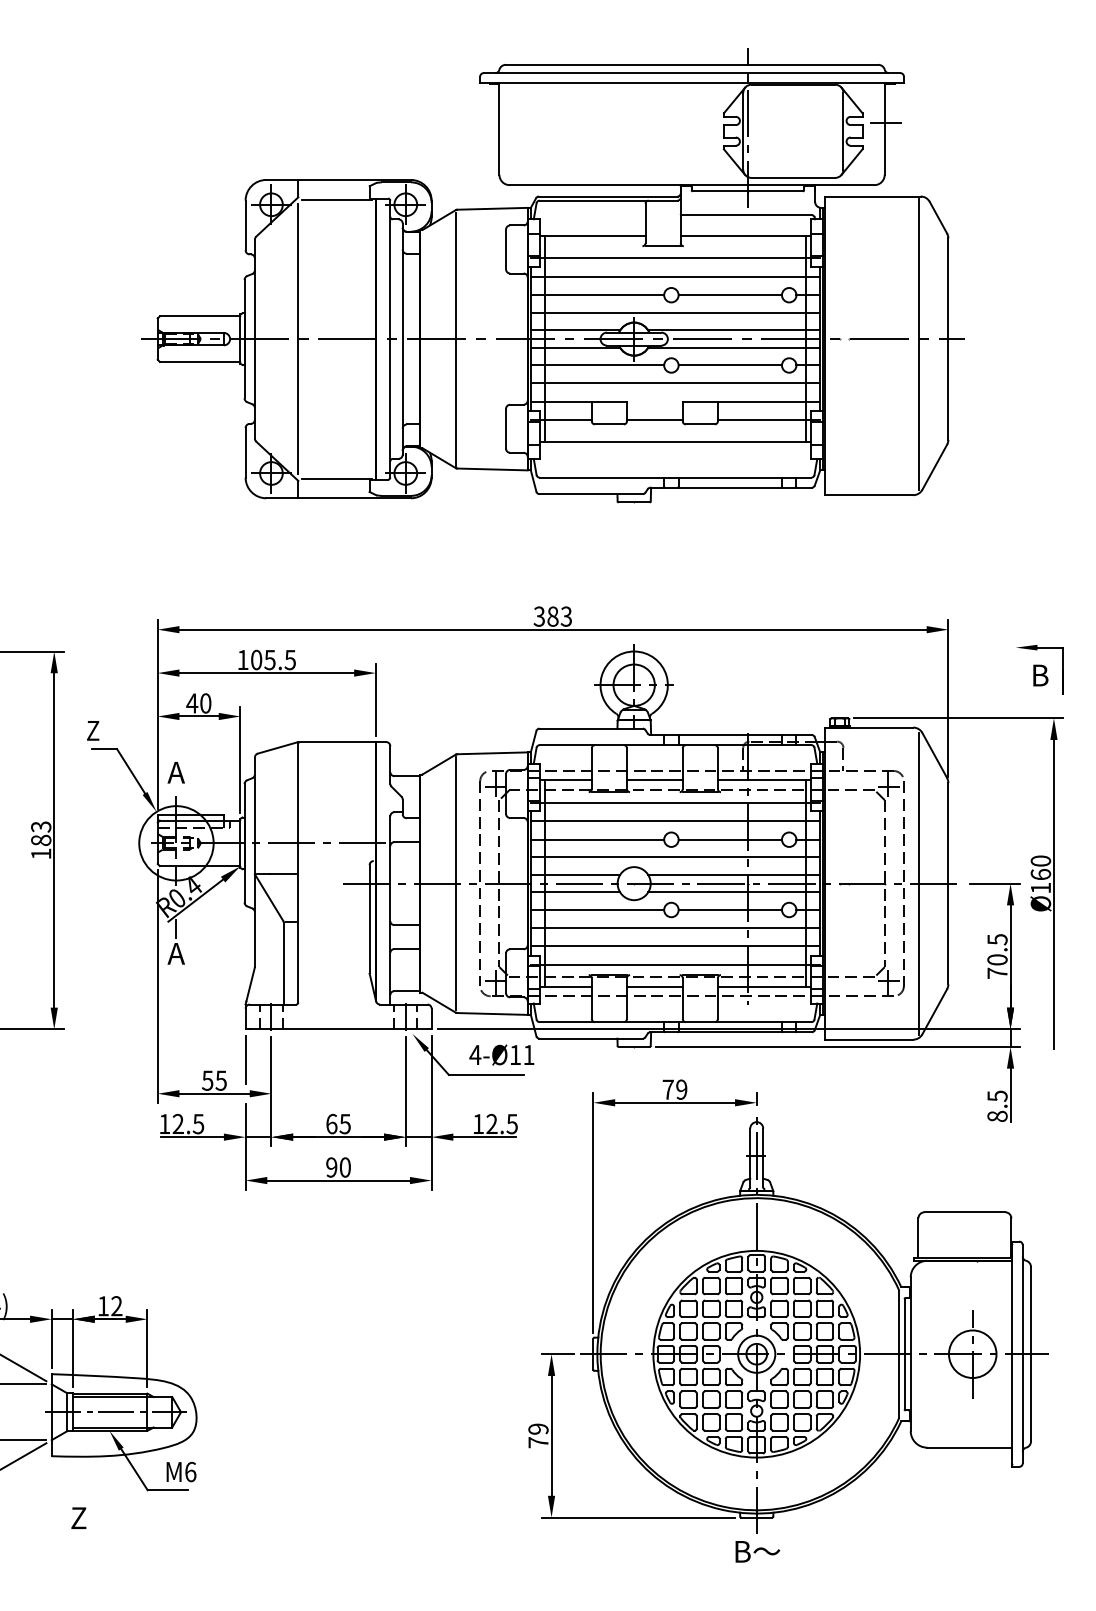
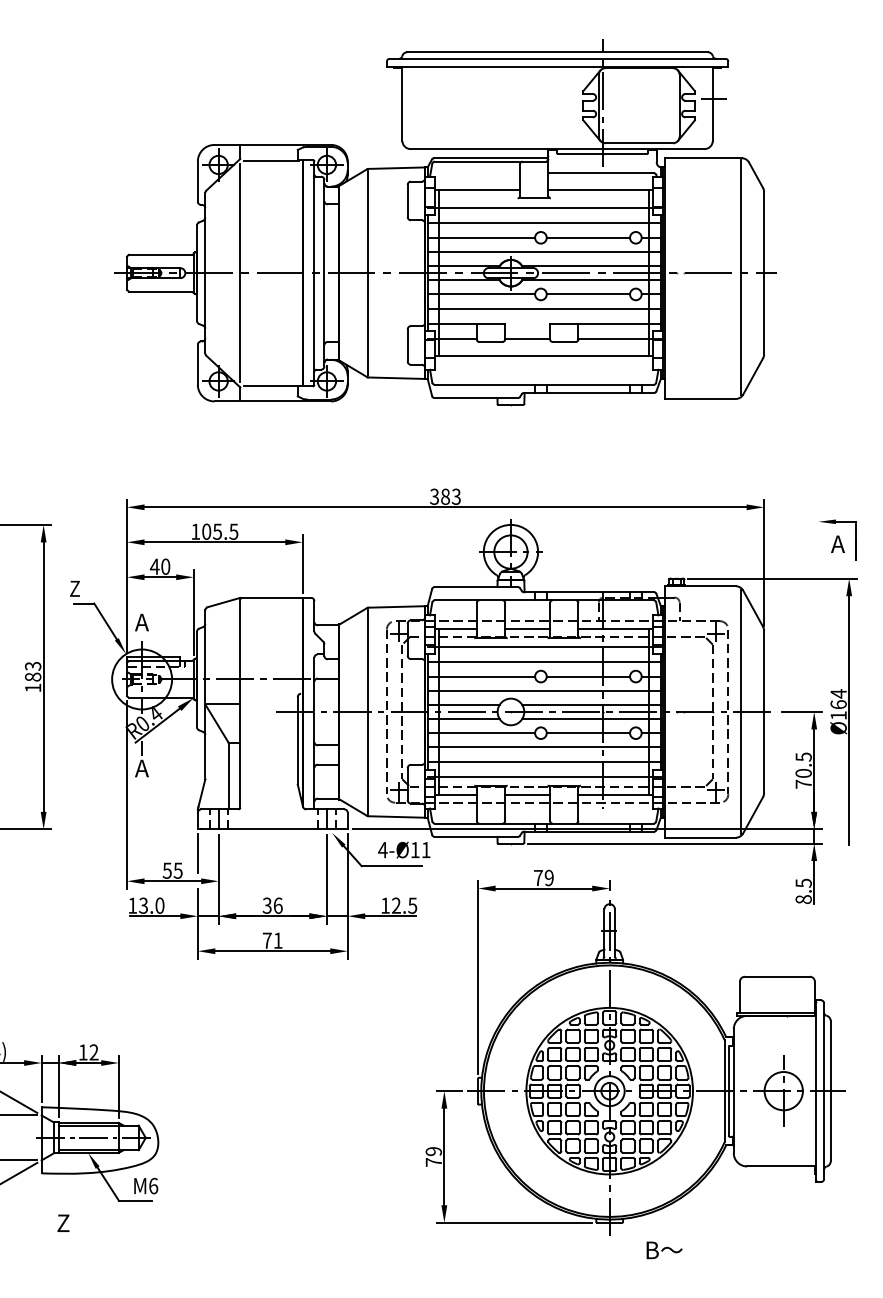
text: (1039, 675) -> (837, 544), B -> A
text: (1040, 861) -> (838, 694), Ø160 -> Ø164
text: (188, 1123) -> (151, 905), 12.5 -> 13.0
text: (338, 1123) -> (272, 905), 65 -> 36
text: (338, 1167) -> (272, 940), 90 -> 71
text: (757, 1551) -> (664, 1250), moved

